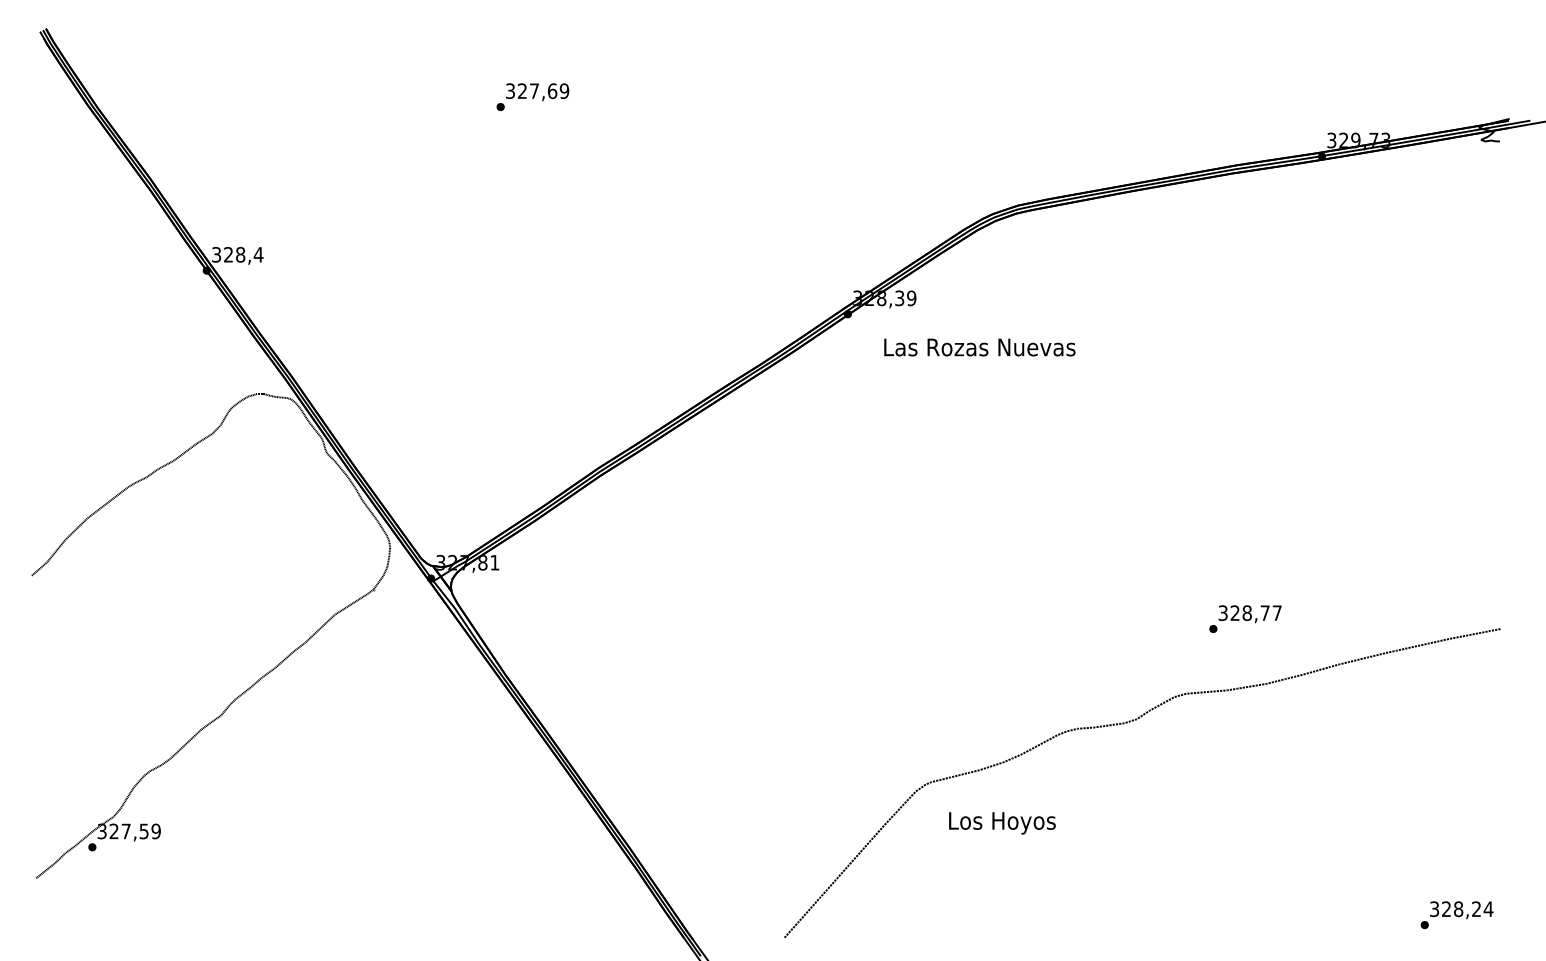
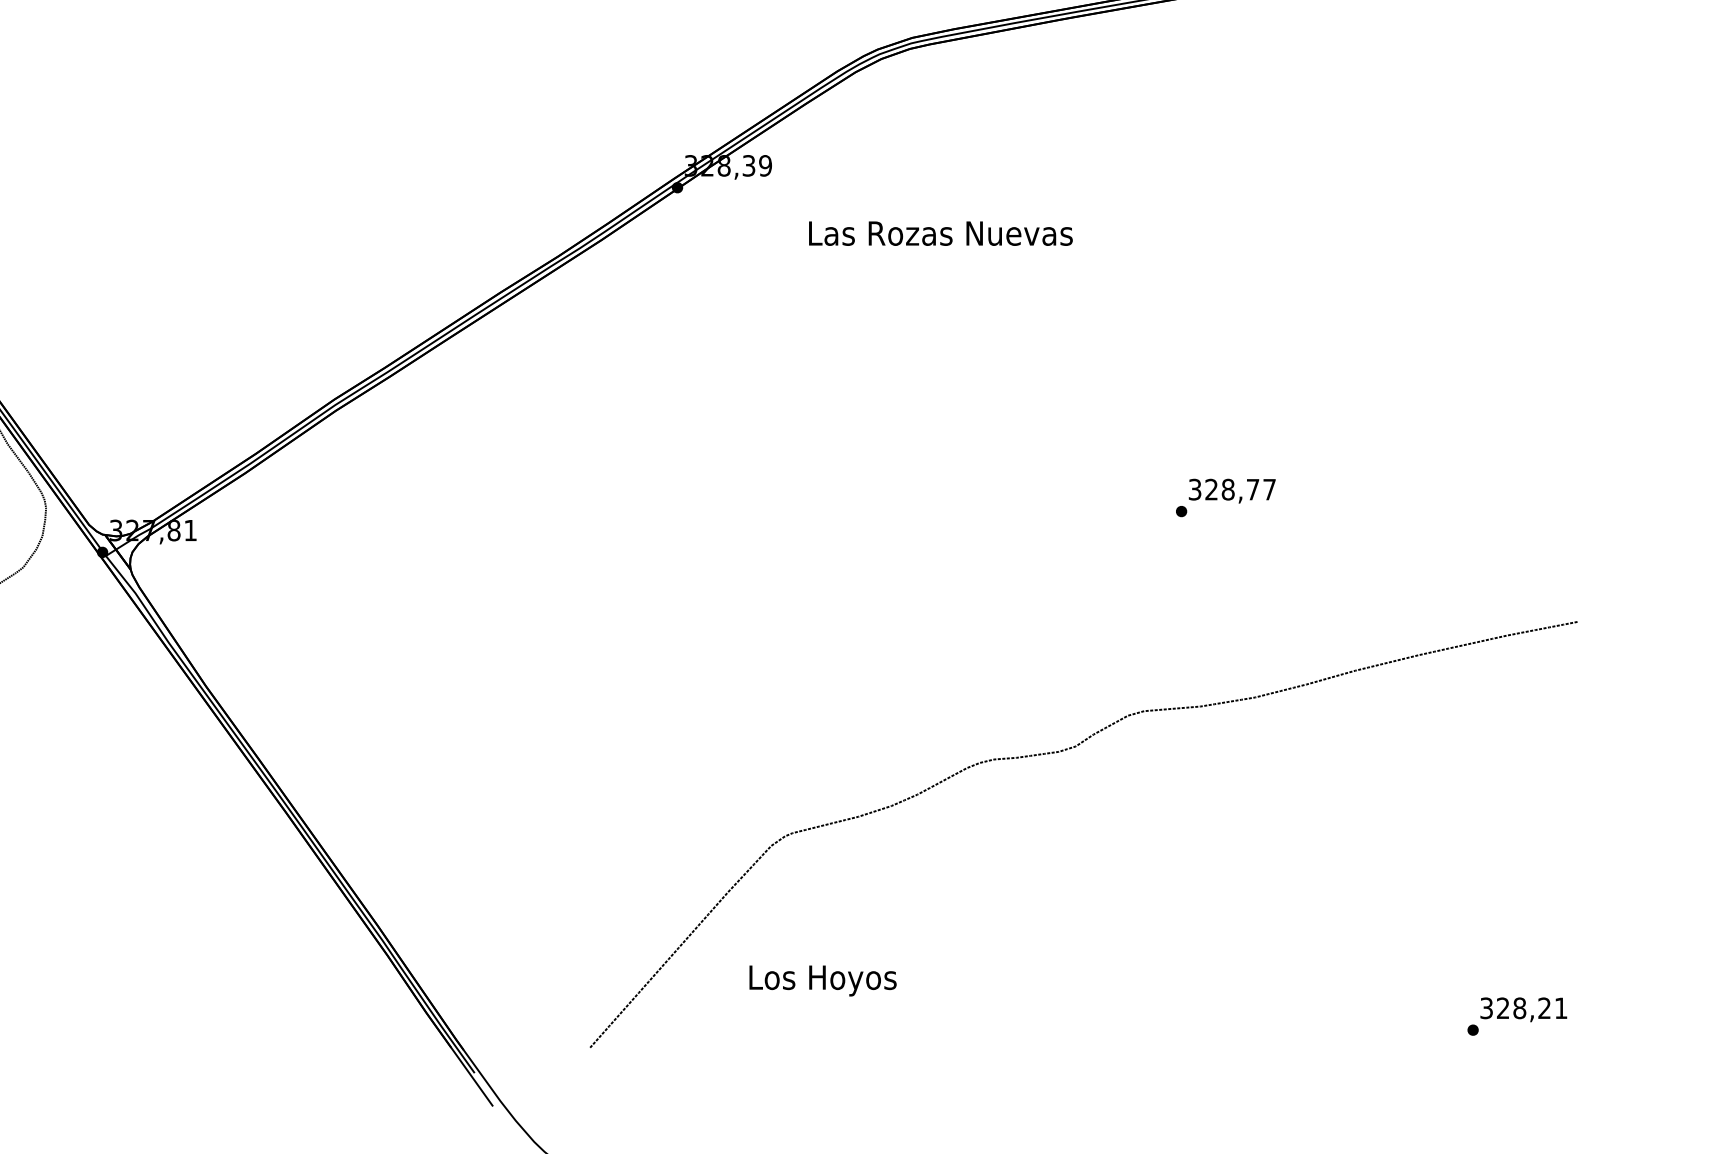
text: (979, 347) -> (940, 233), moved
text: (1245, 618) -> (1225, 497), moved
text: (1002, 823) -> (823, 981), moved
text: (1488, 908) -> (1561, 1007), 328,24 -> 328,21

